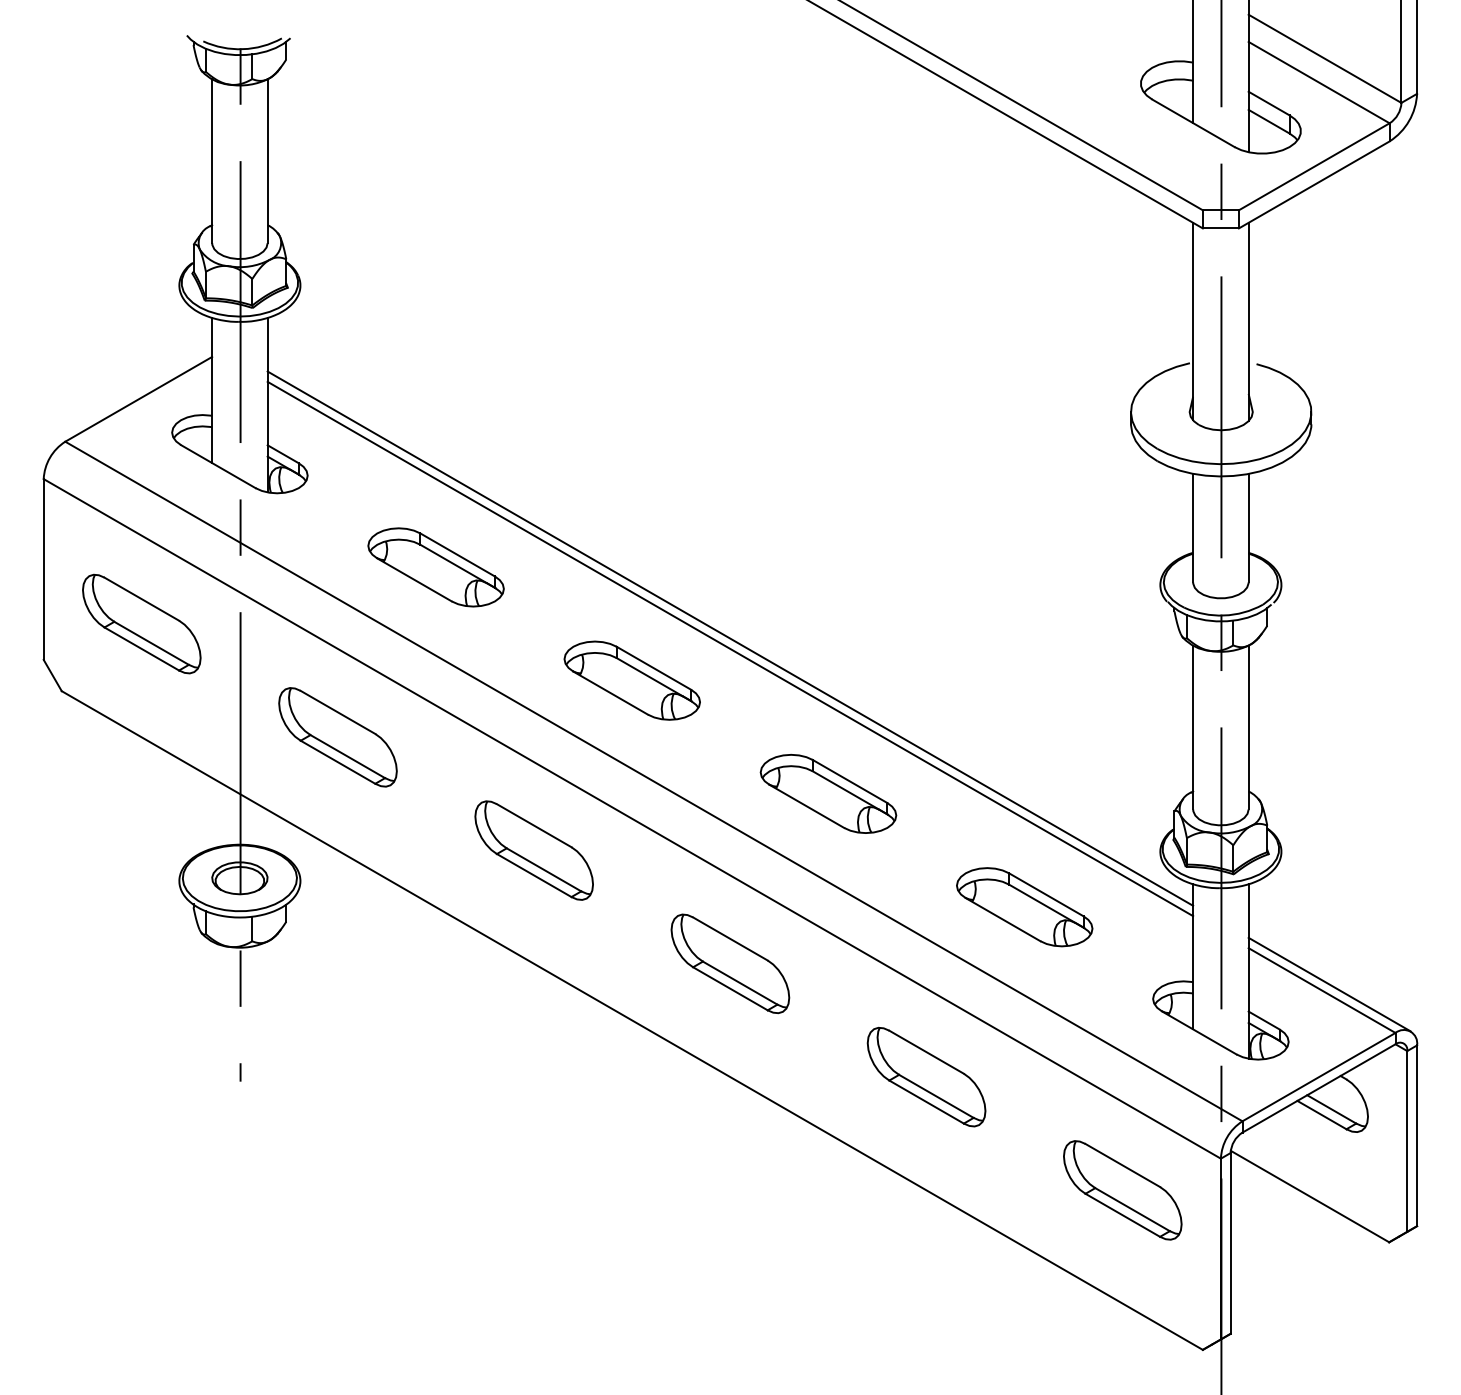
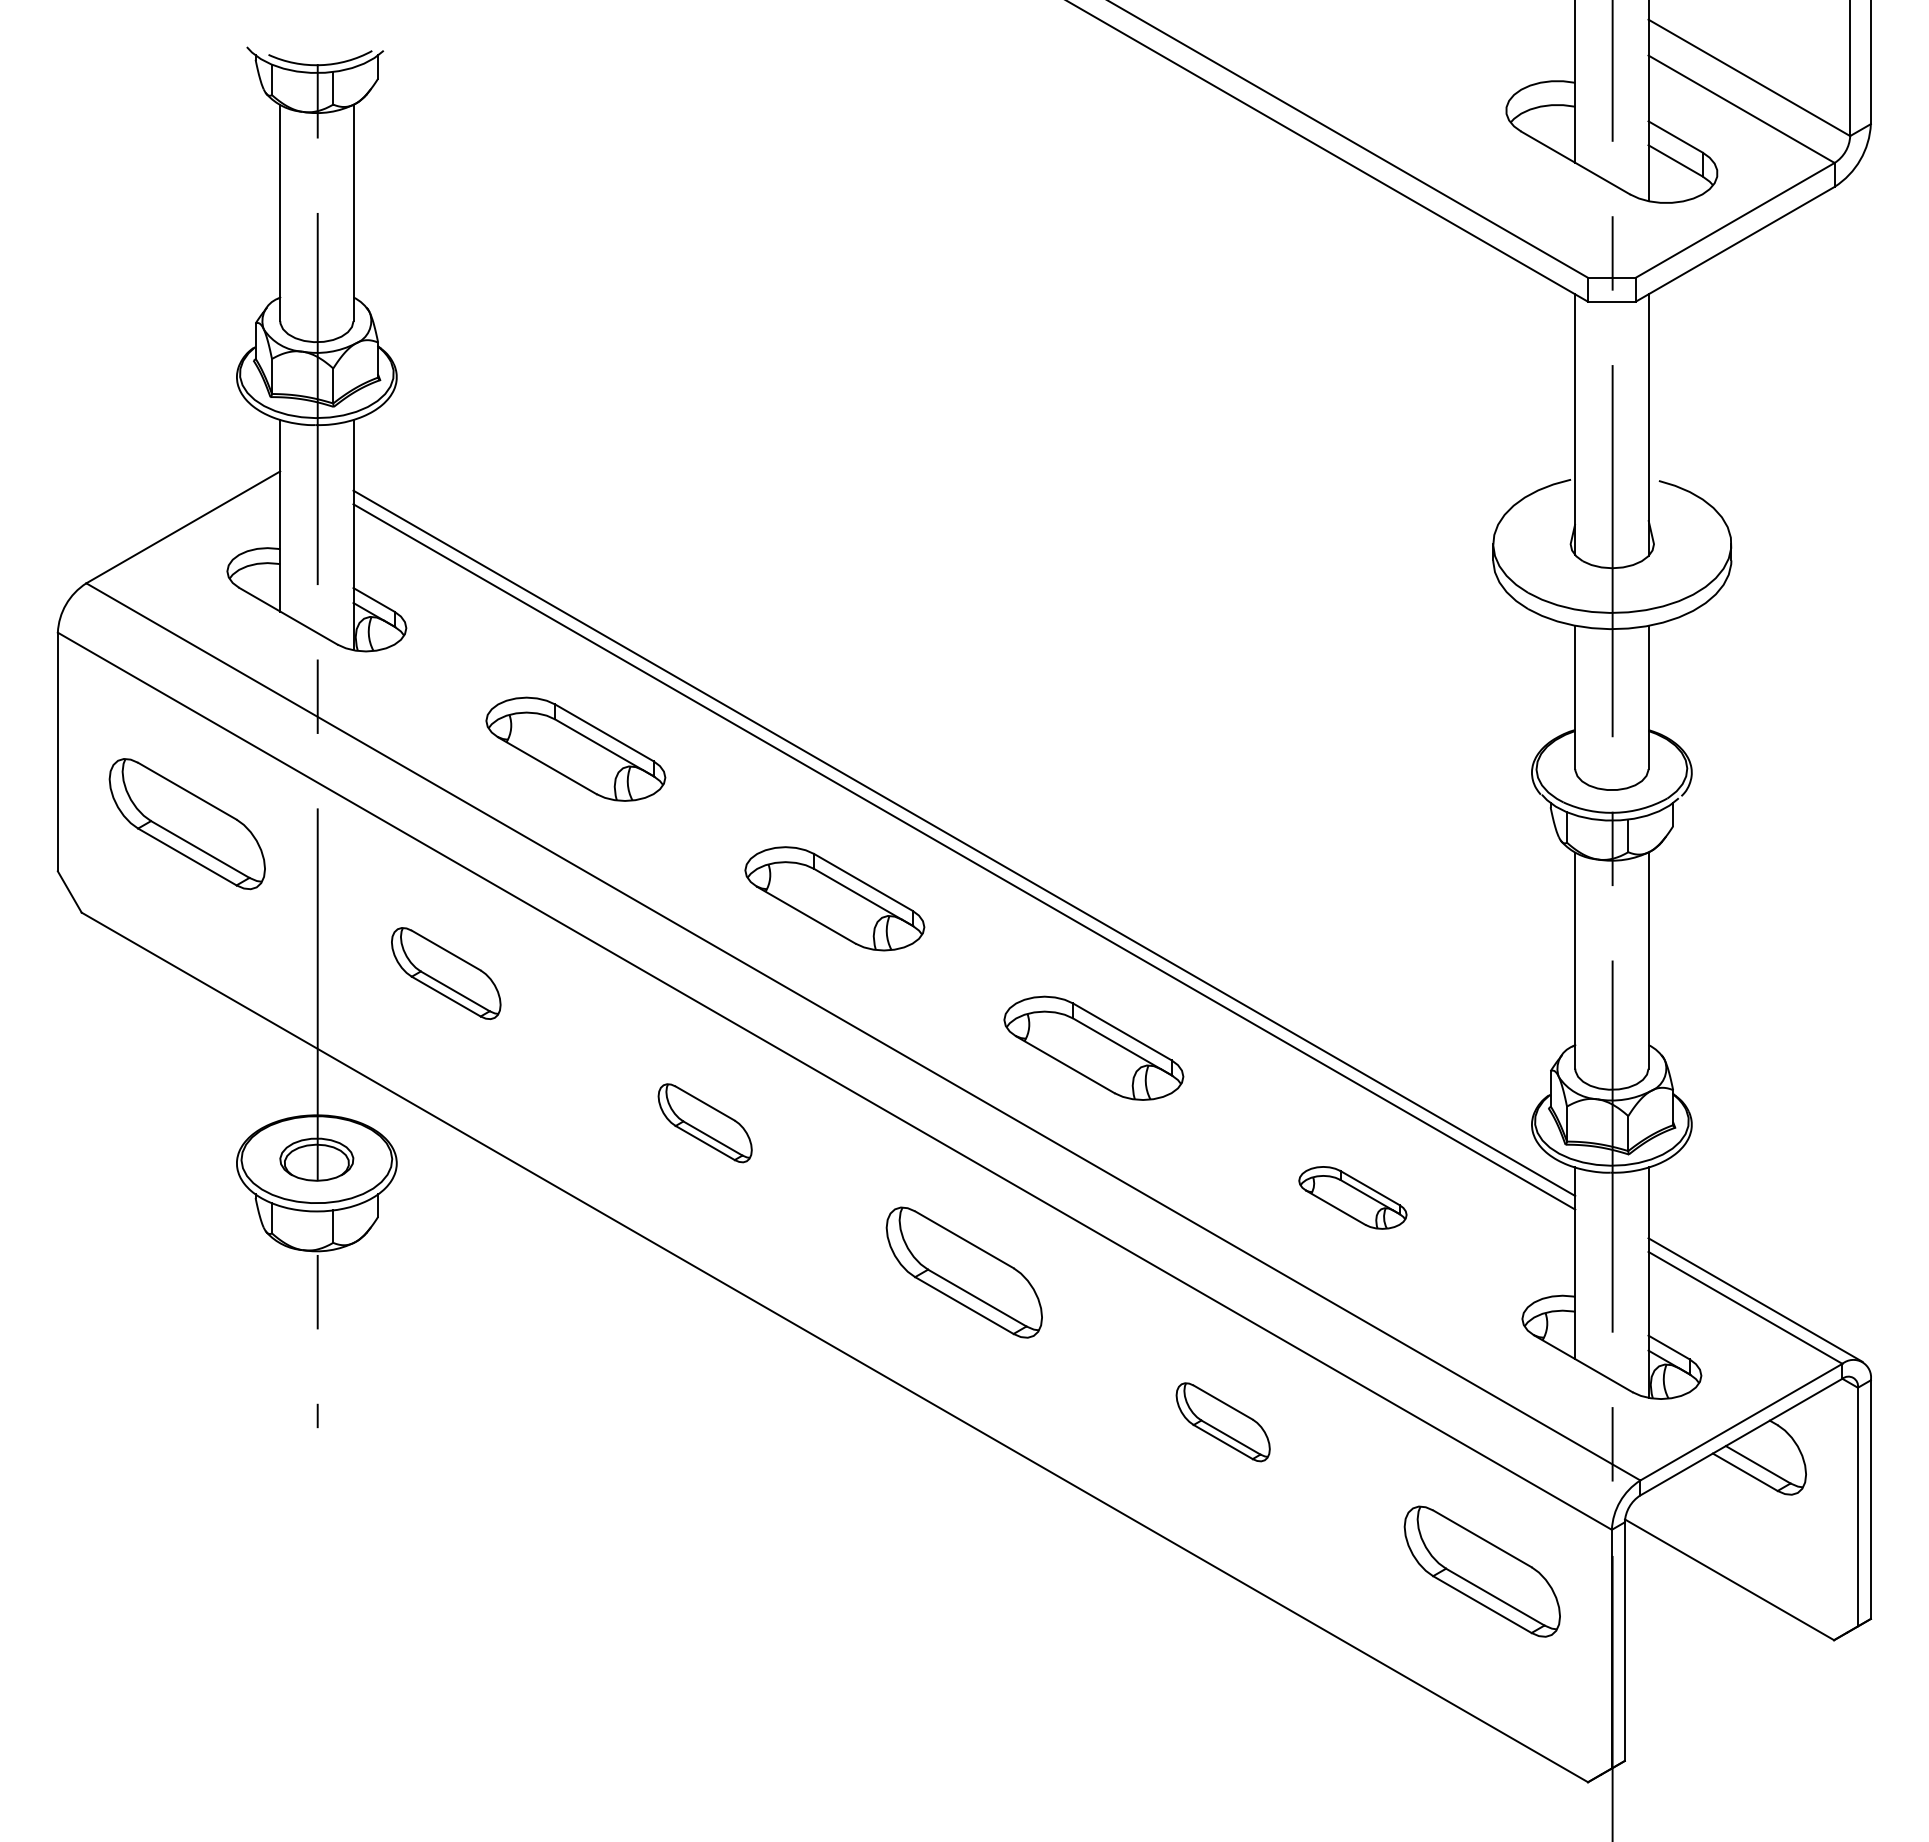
part: (337, 737) -> (445, 973), size x0.7
part: (533, 850) -> (704, 1123), size x0.6
part: (1024, 906) -> (1352, 1197), size x0.6
part: (925, 1077) -> (1222, 1422), size x0.6

